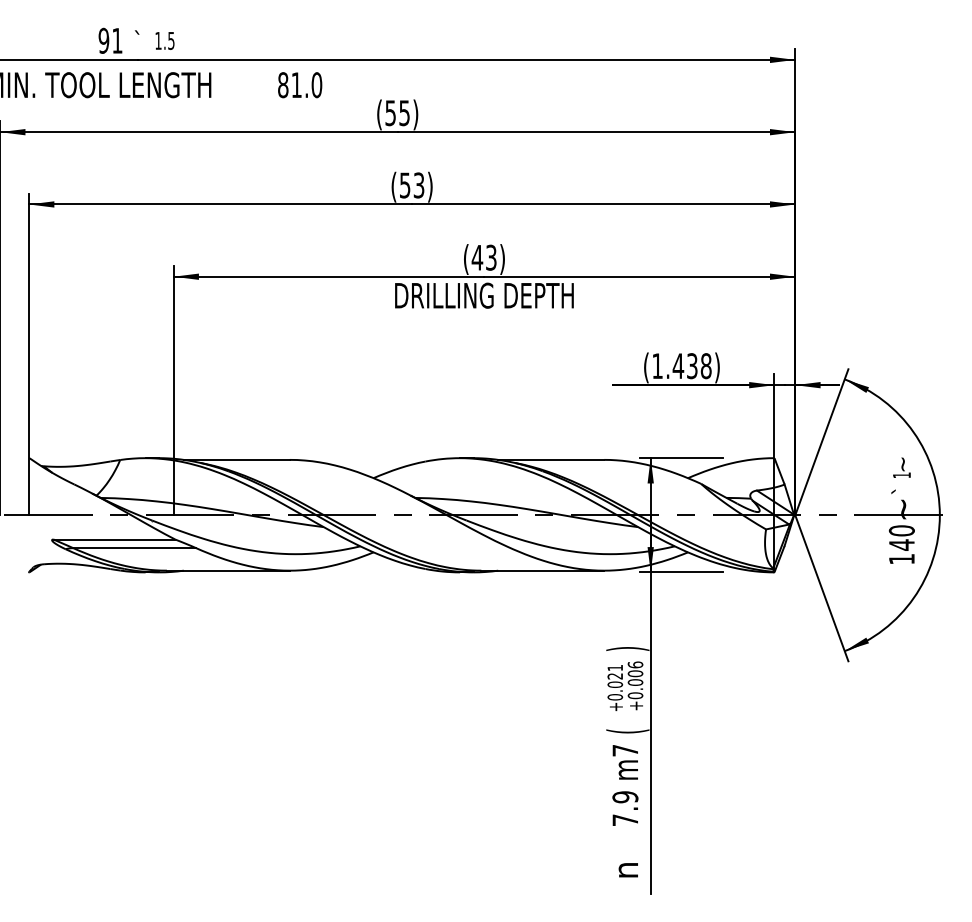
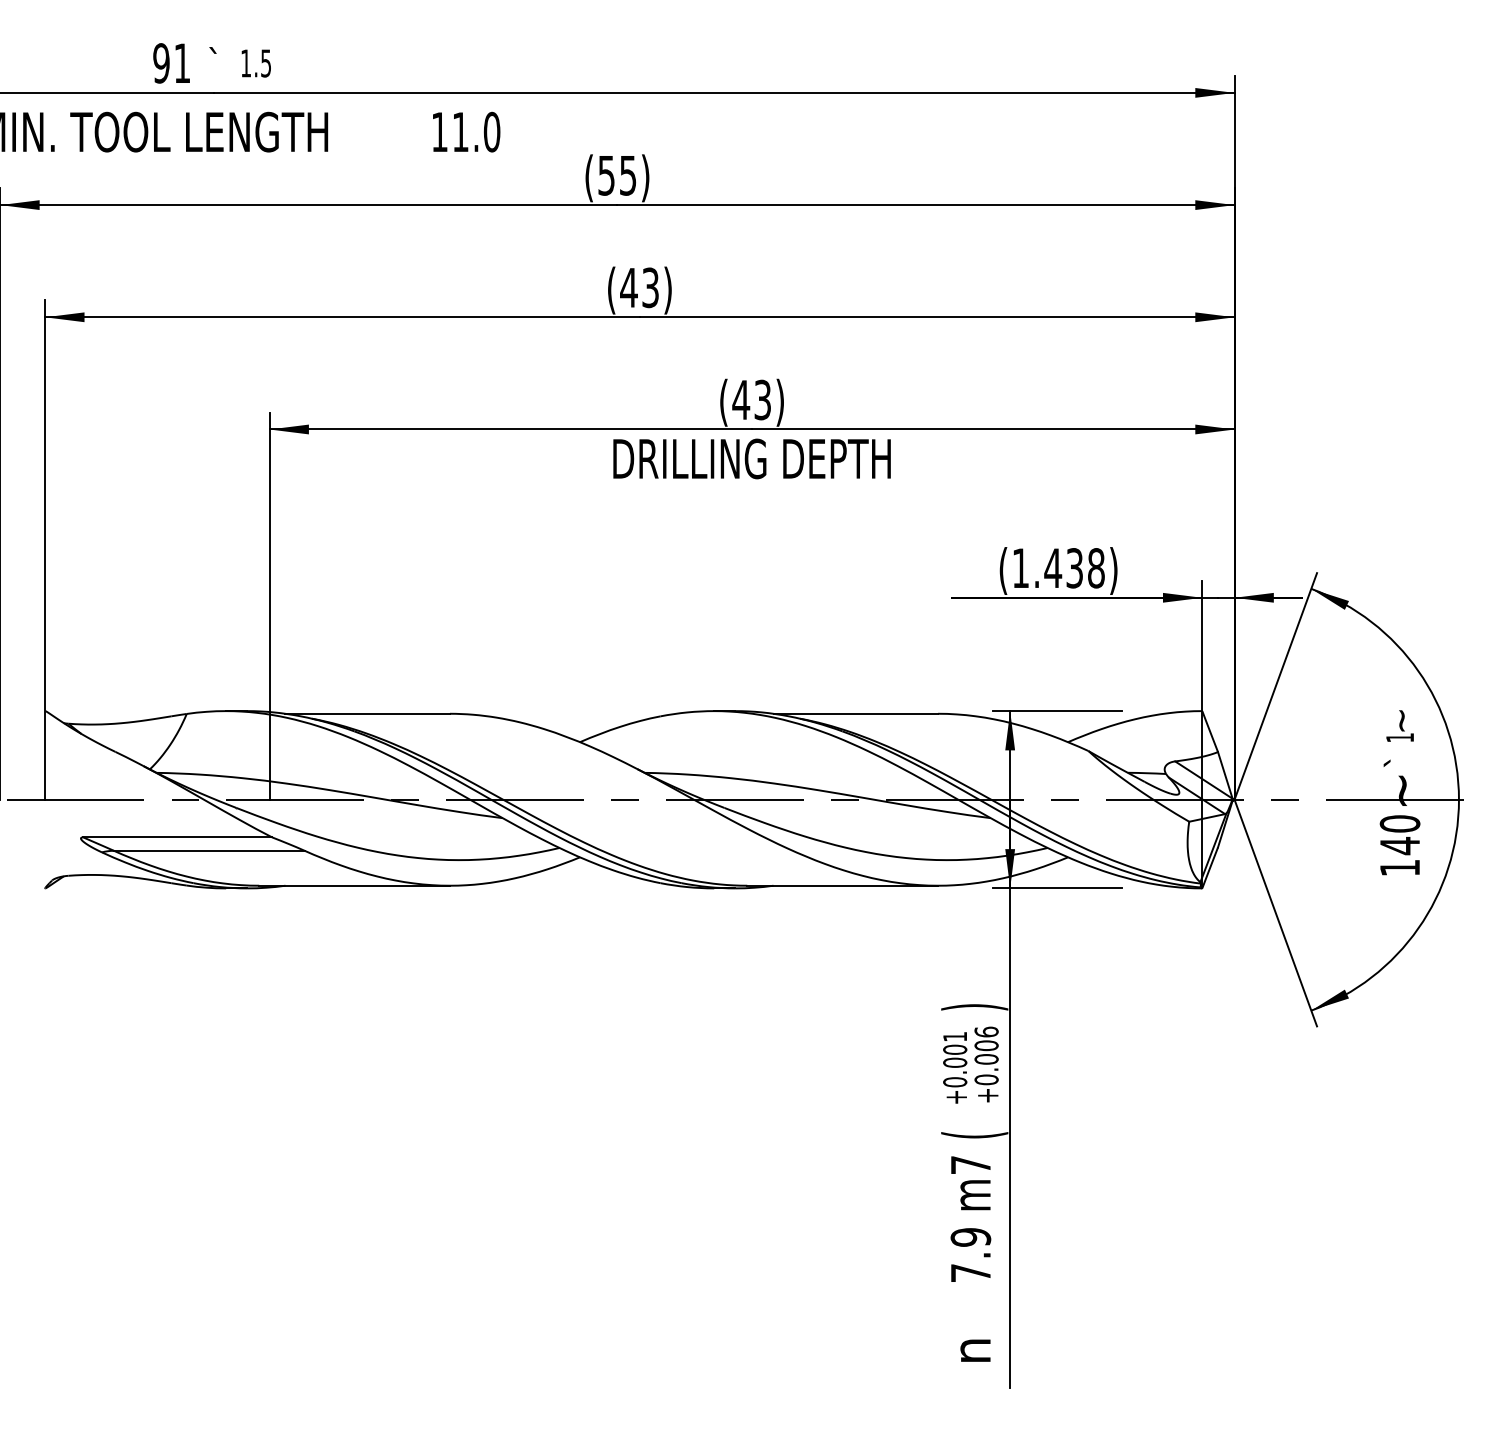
text: (283, 85) -> (440, 132), 81.0 -> 11.0
text: (404, 185) -> (627, 287), (53) -> (43)
text: (615, 676) -> (955, 1049), +0.021 -> +0.001

